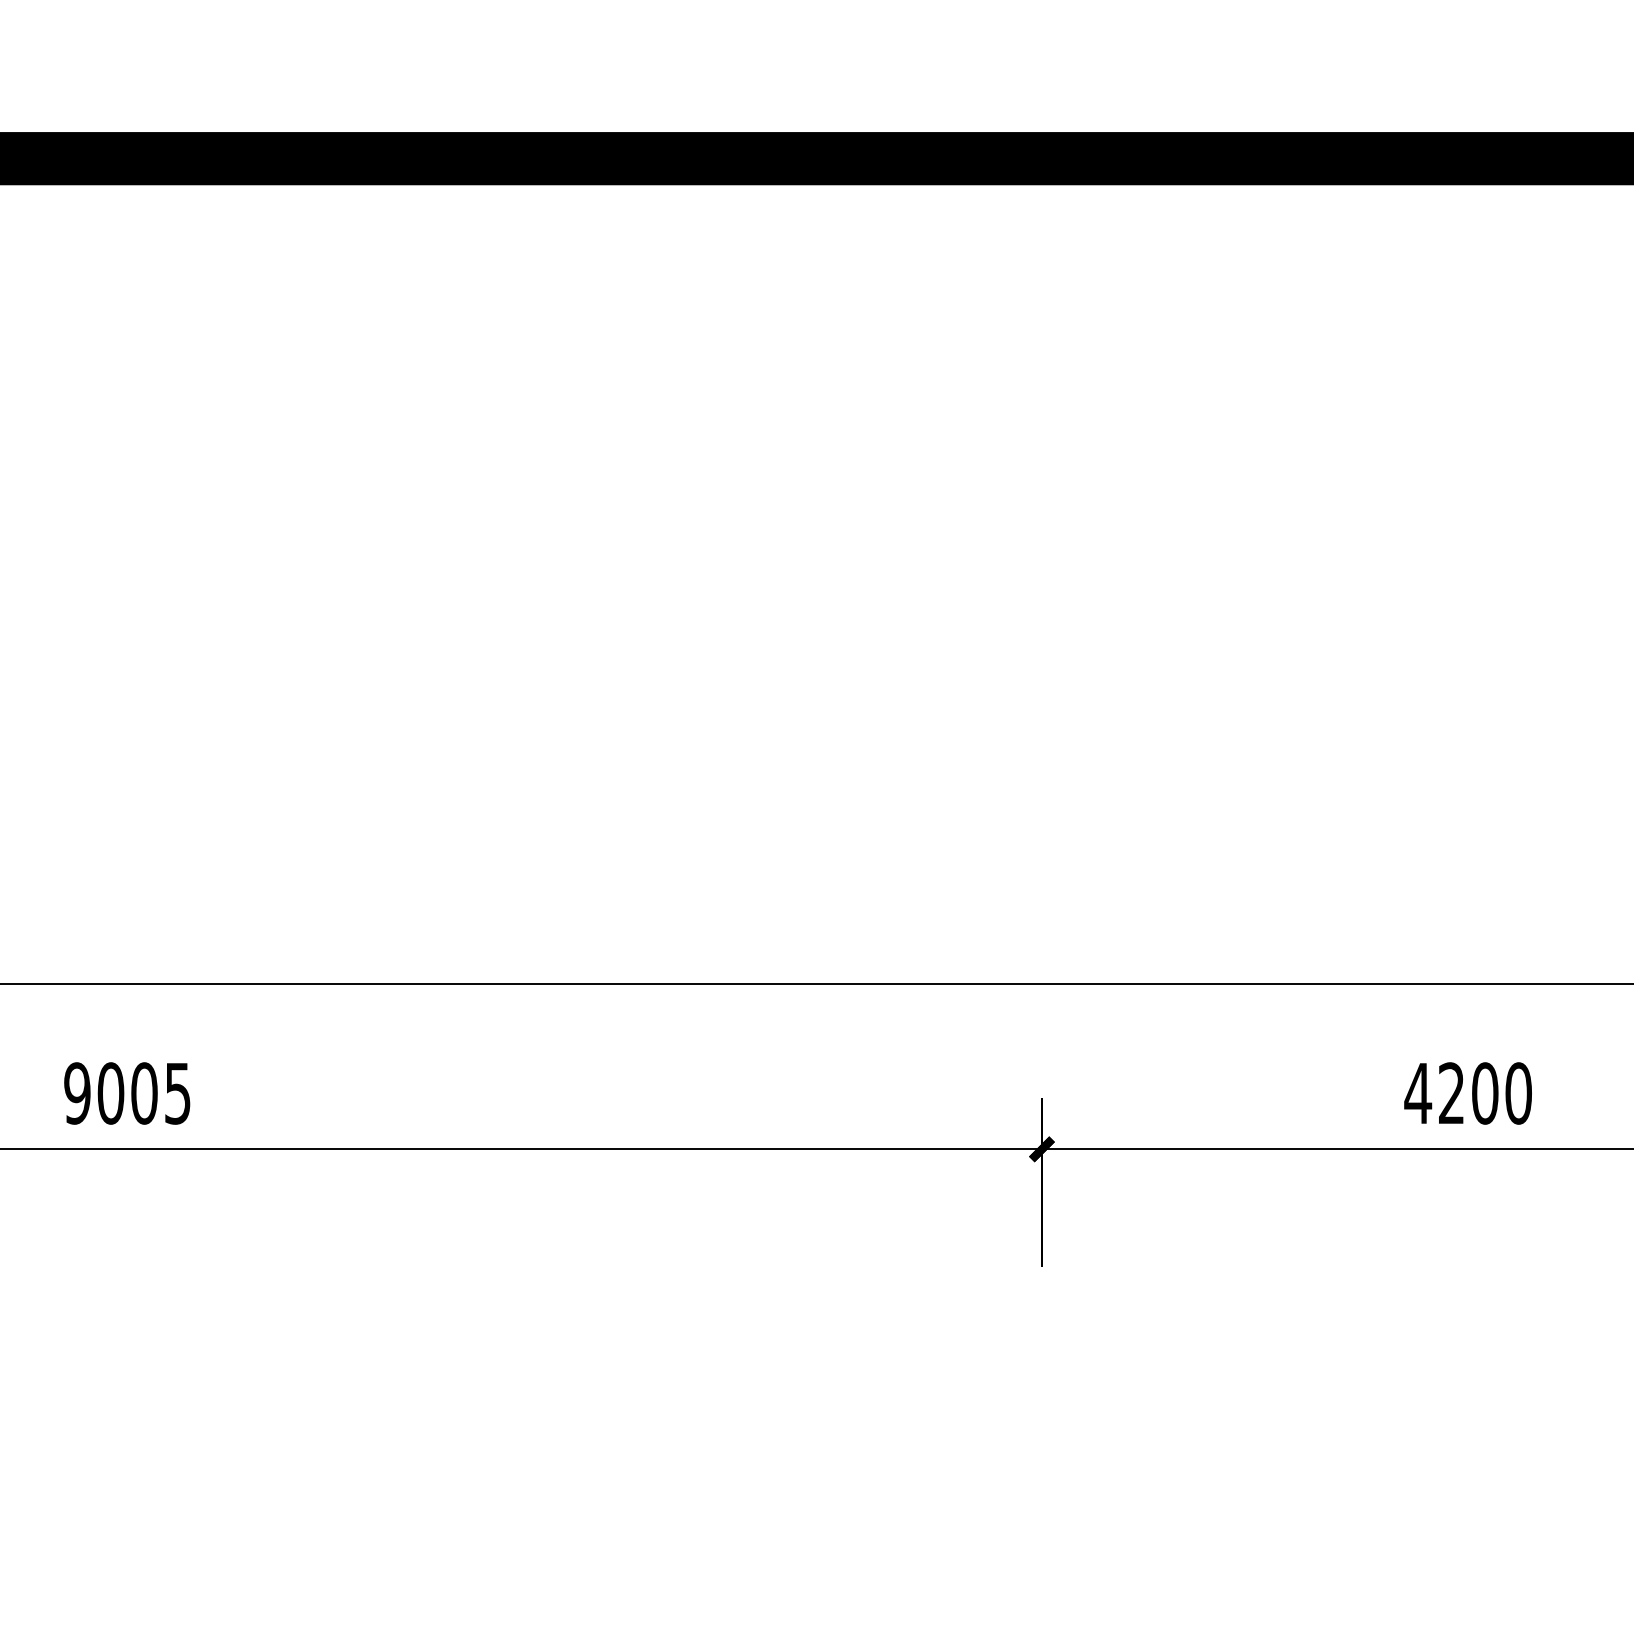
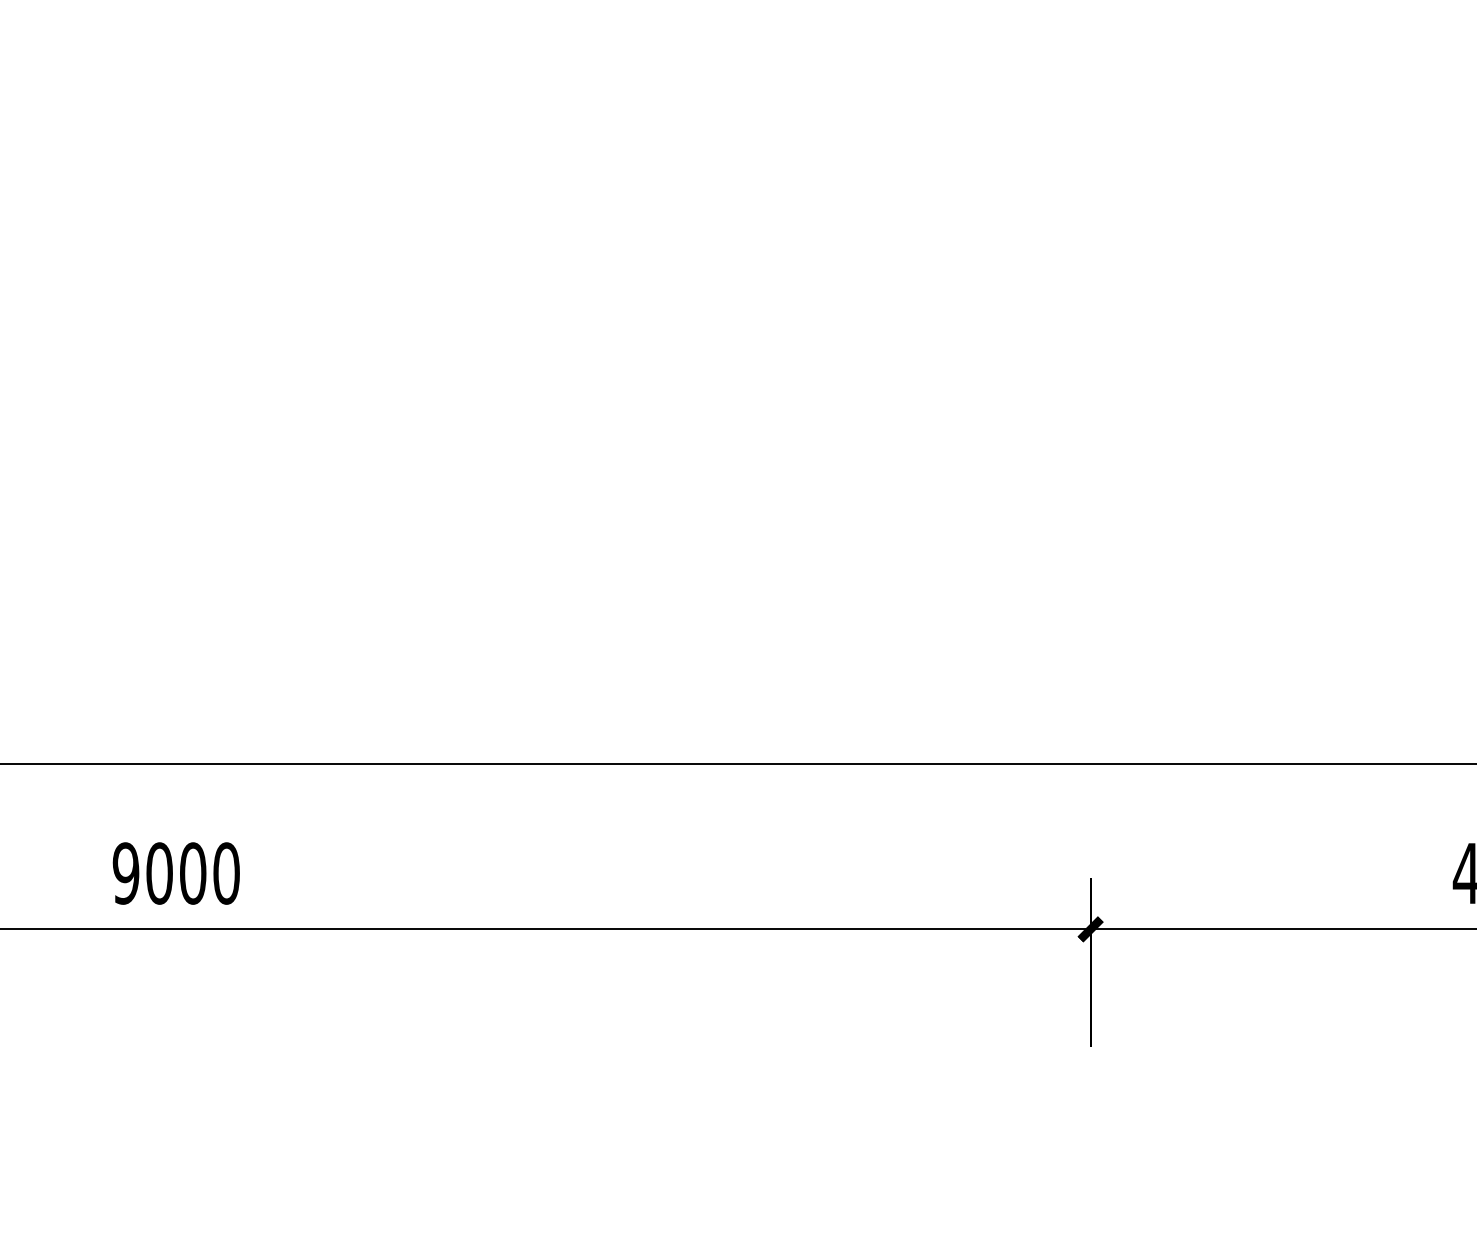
text: (177, 1093) -> (226, 873), 9005 -> 9000

